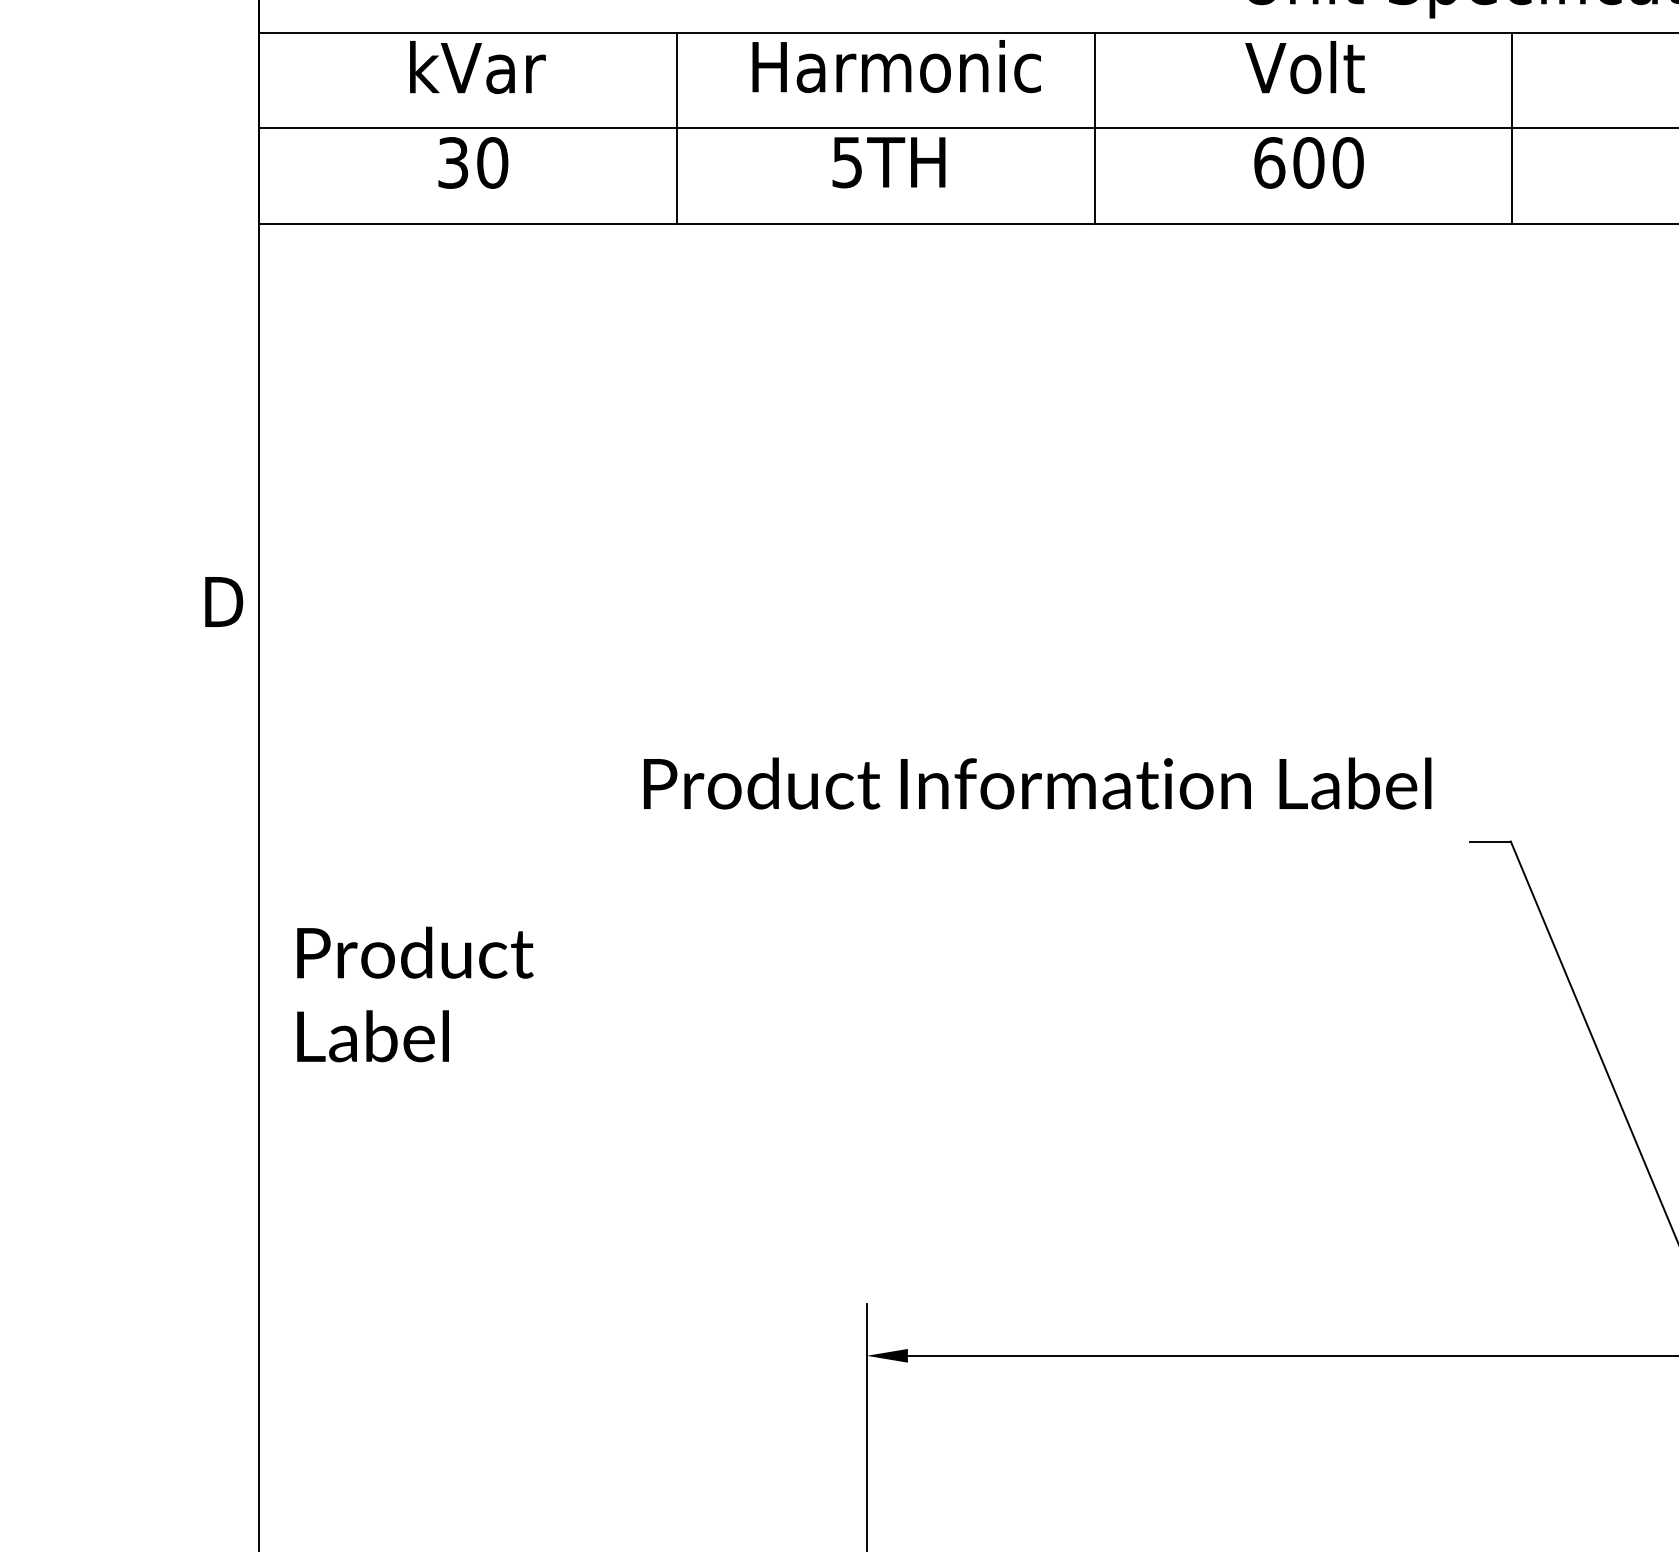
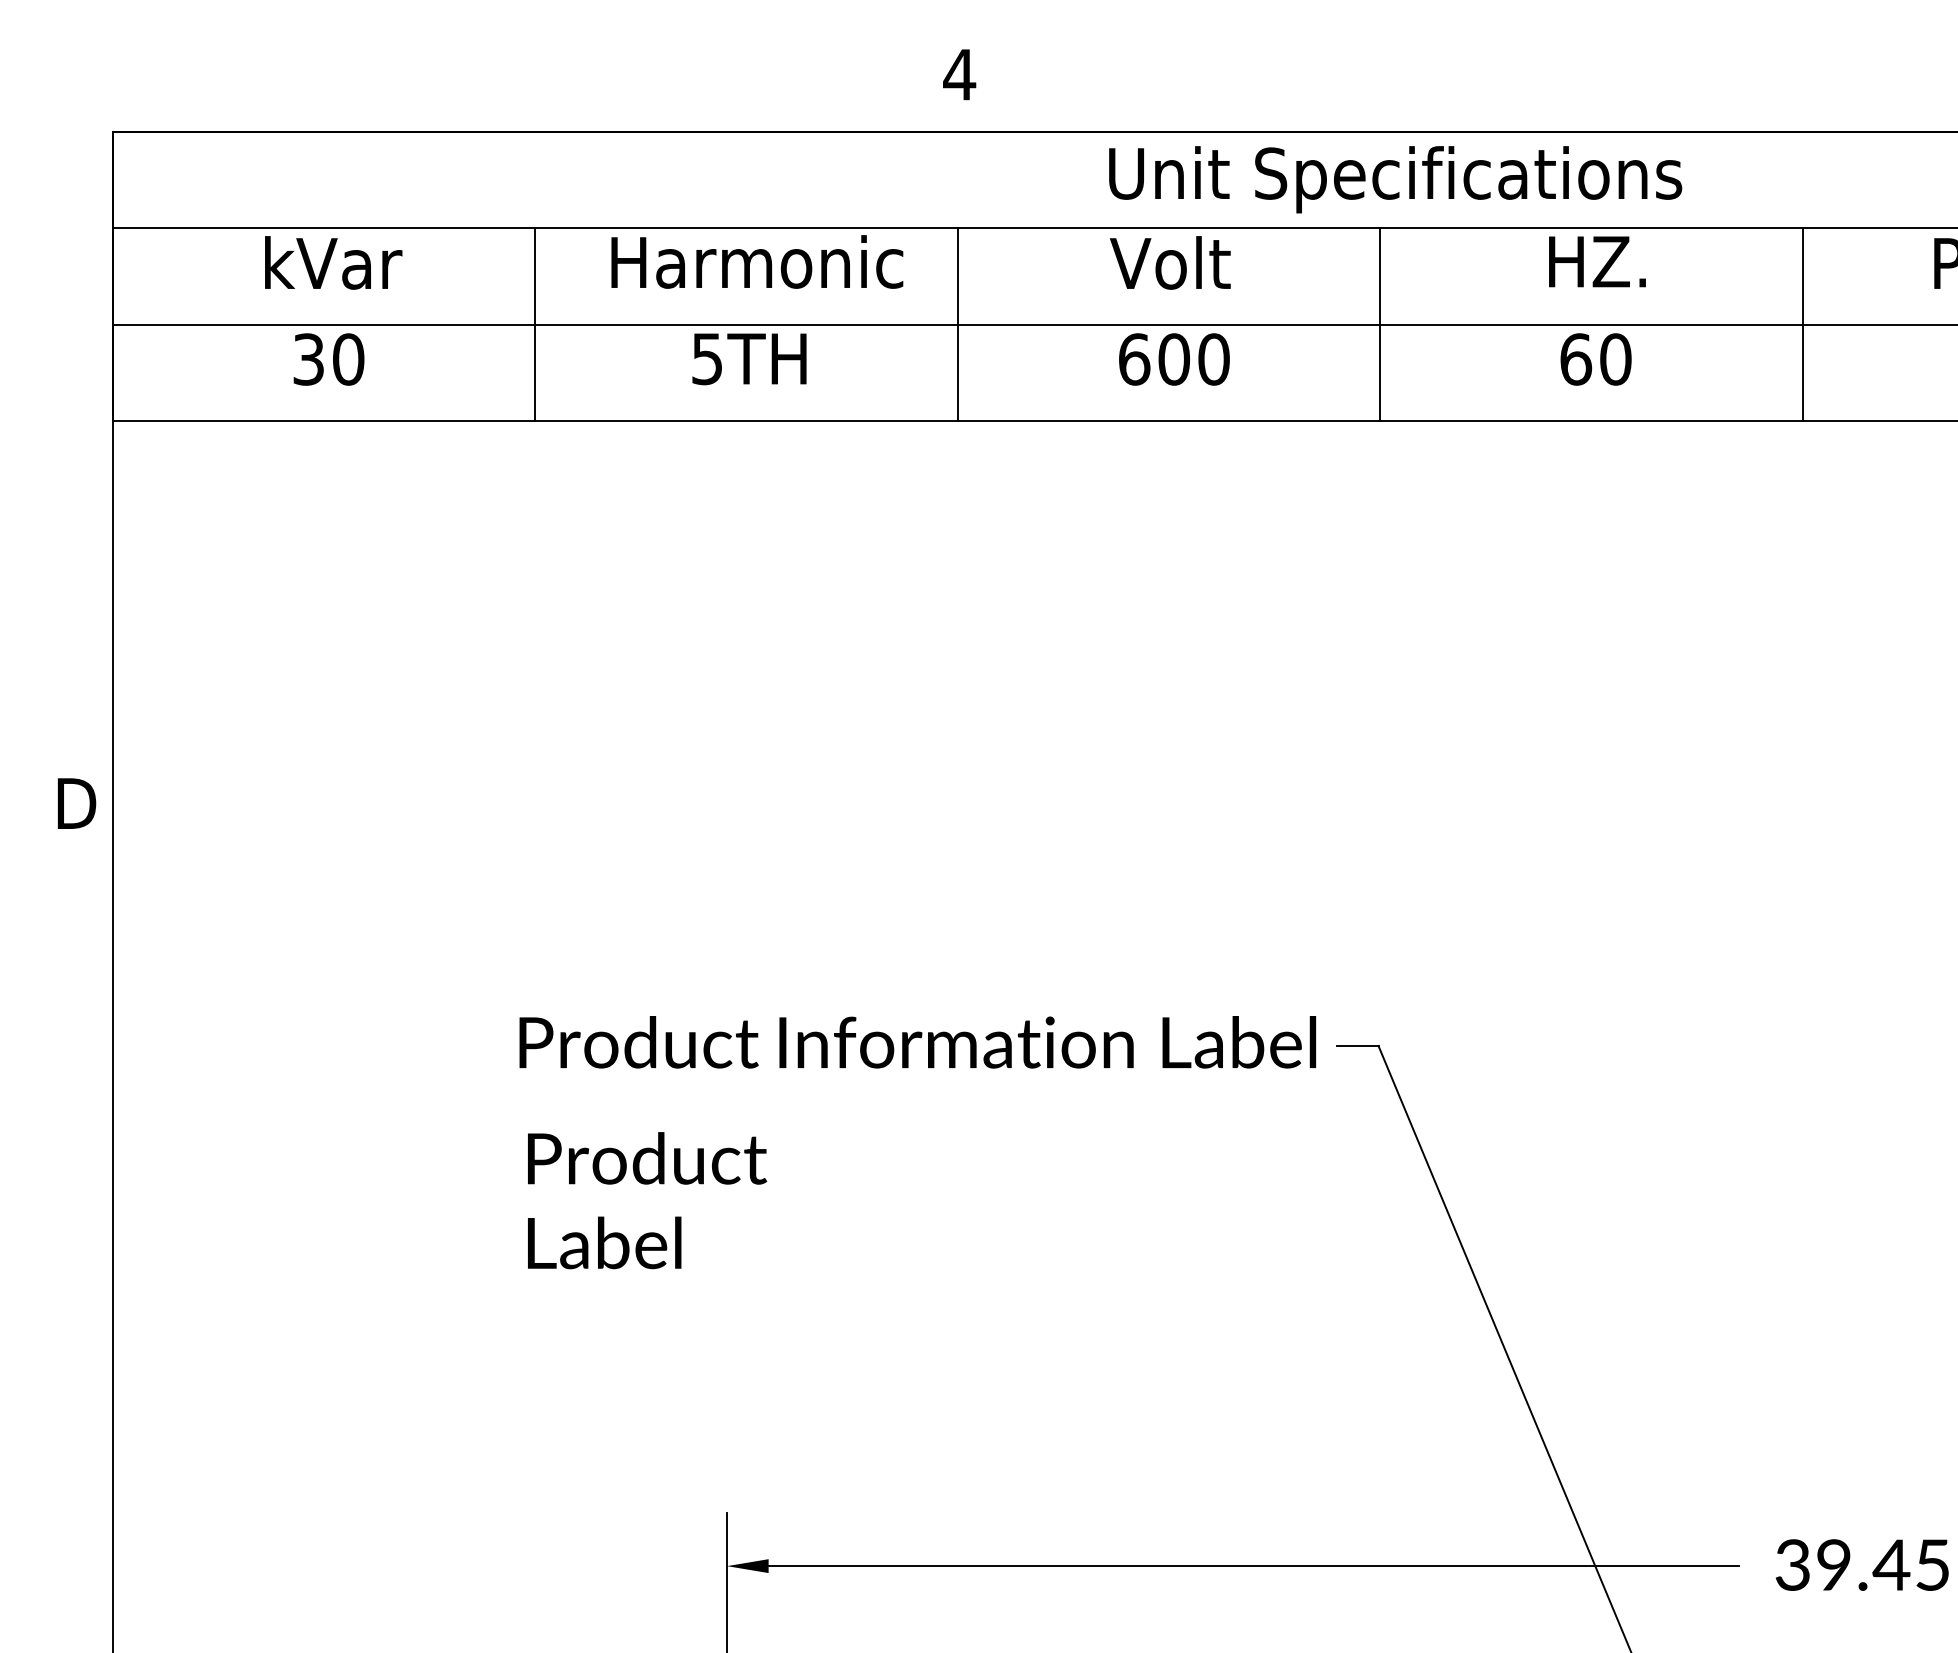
text: (1037, 783) -> (917, 1042), moved
text: (415, 994) -> (647, 1200), moved

